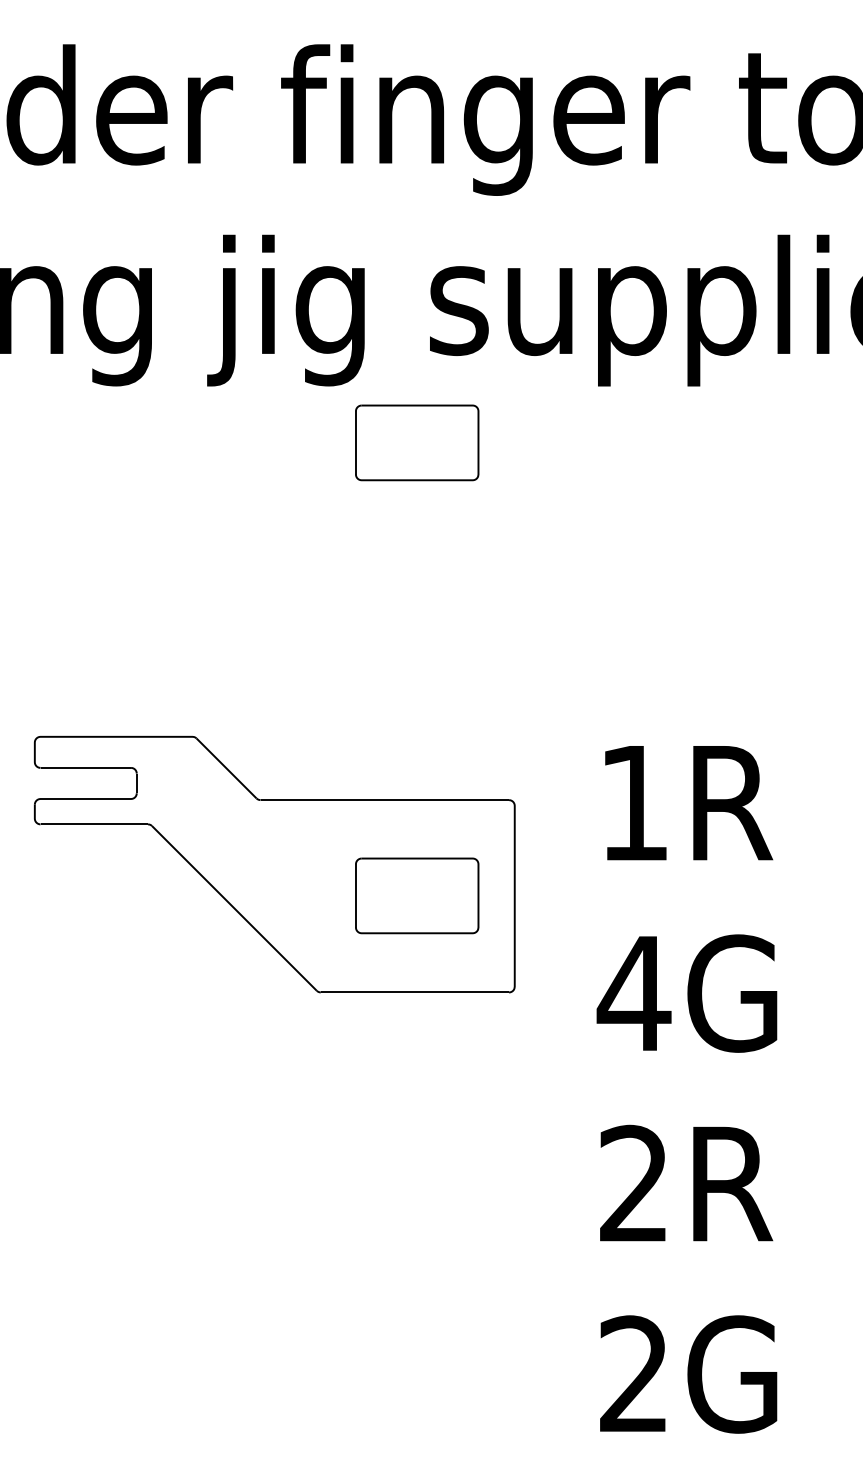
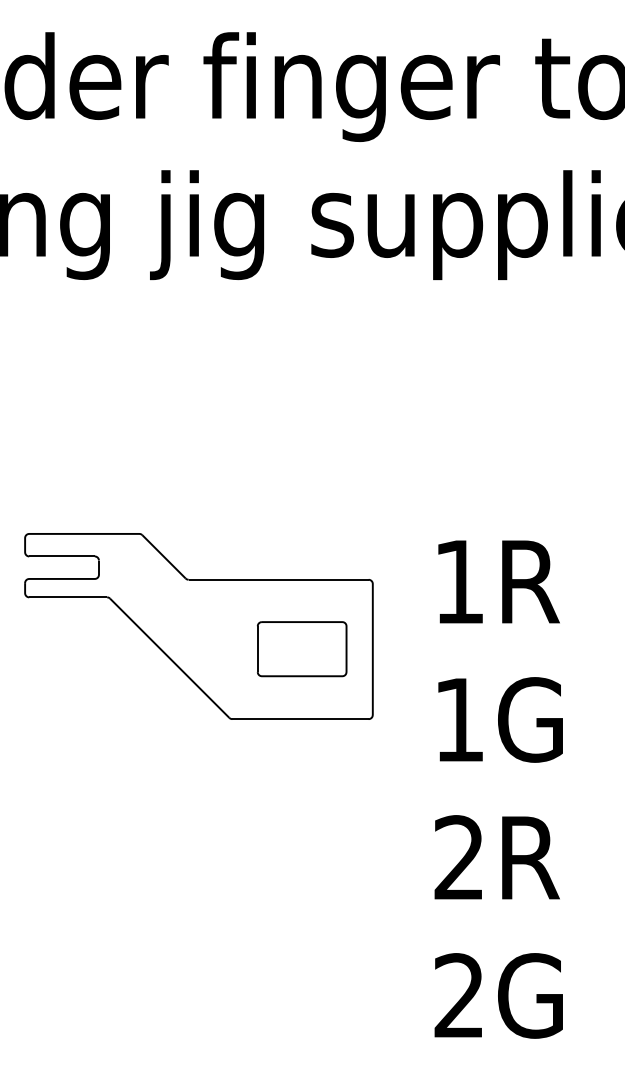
part: (417, 442) -> (302, 320), removed
text: (633, 993) -> (458, 719), 4G -> 1G

